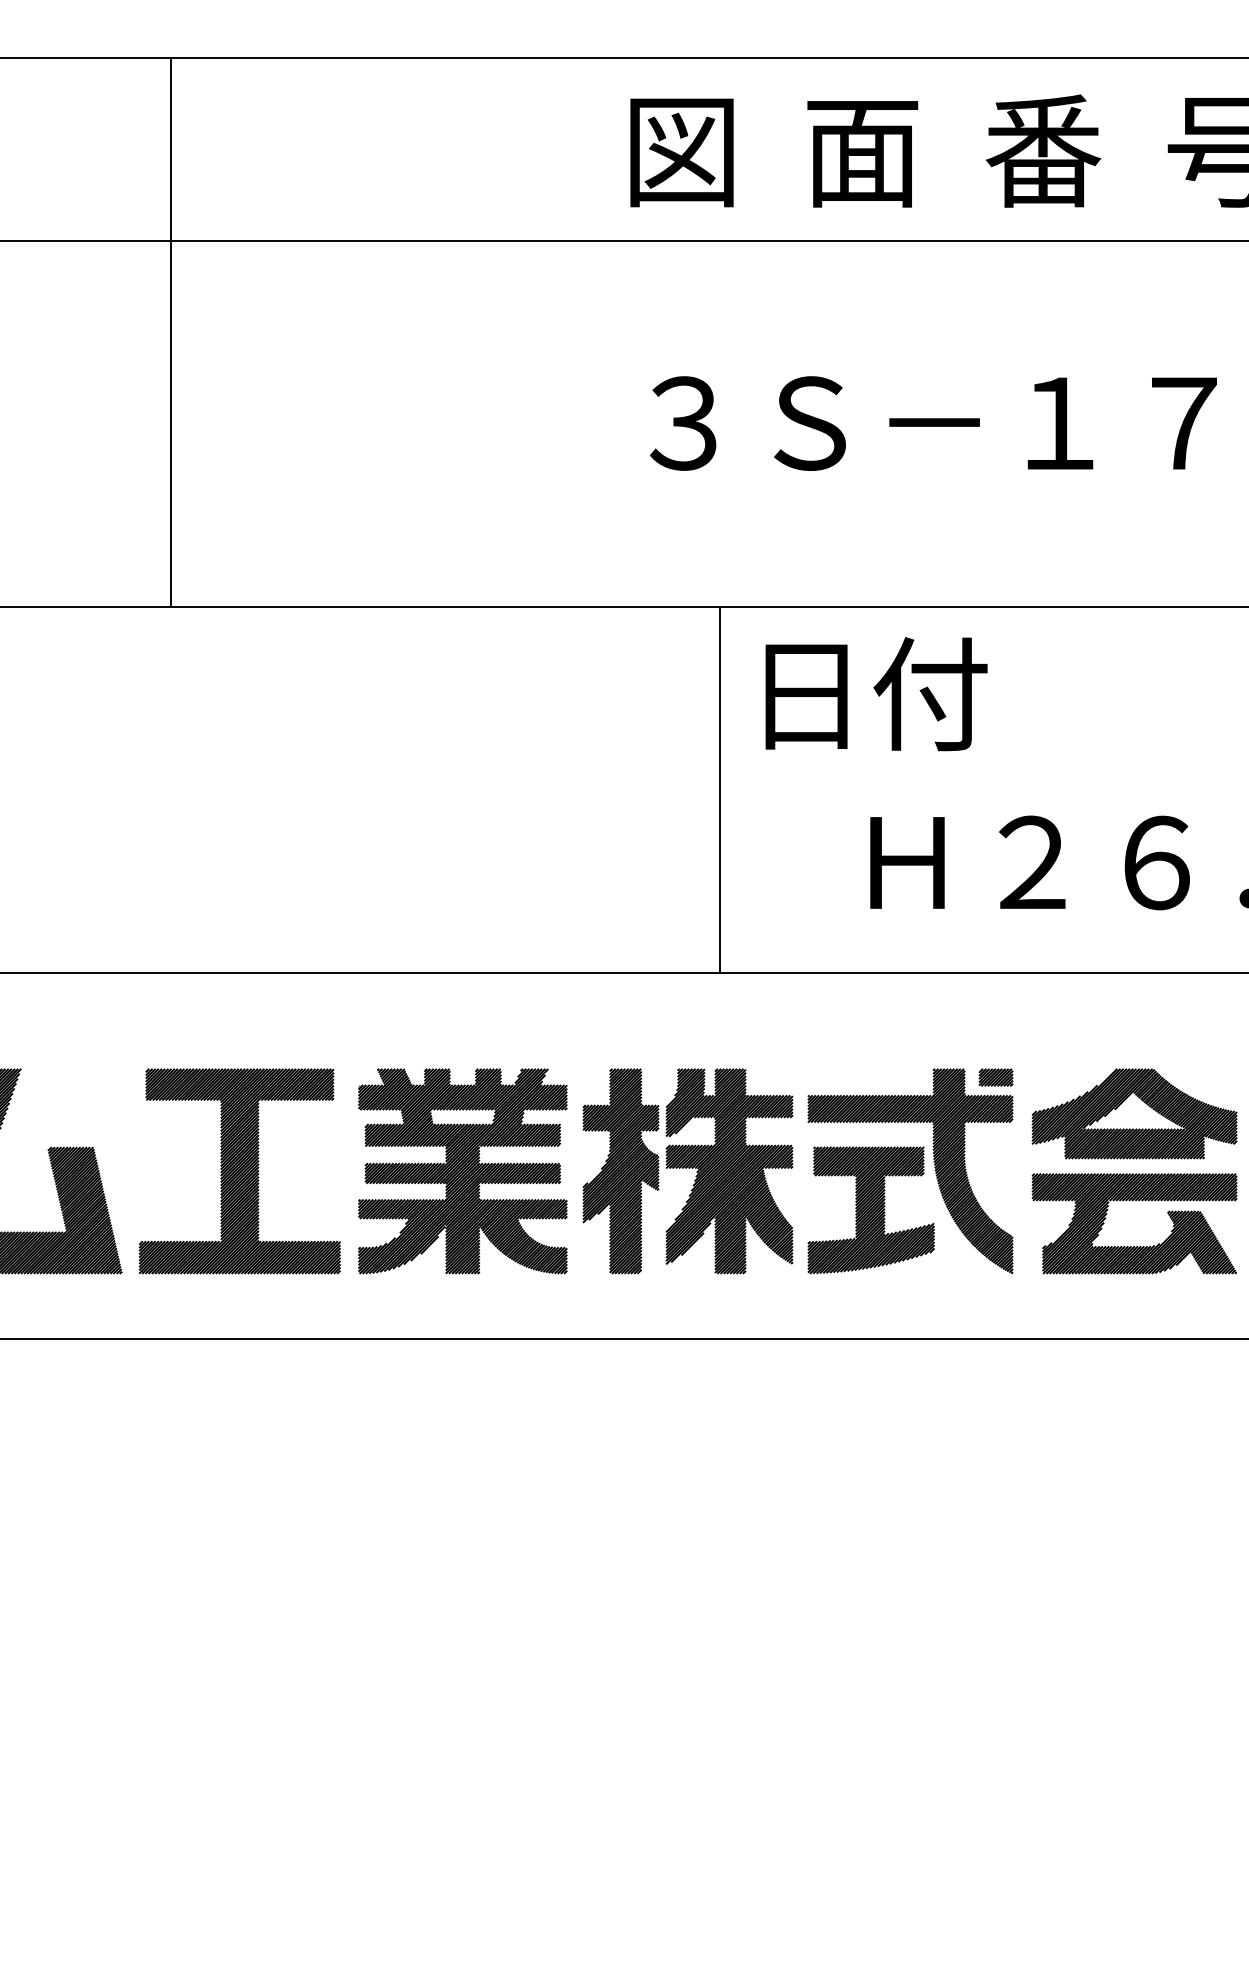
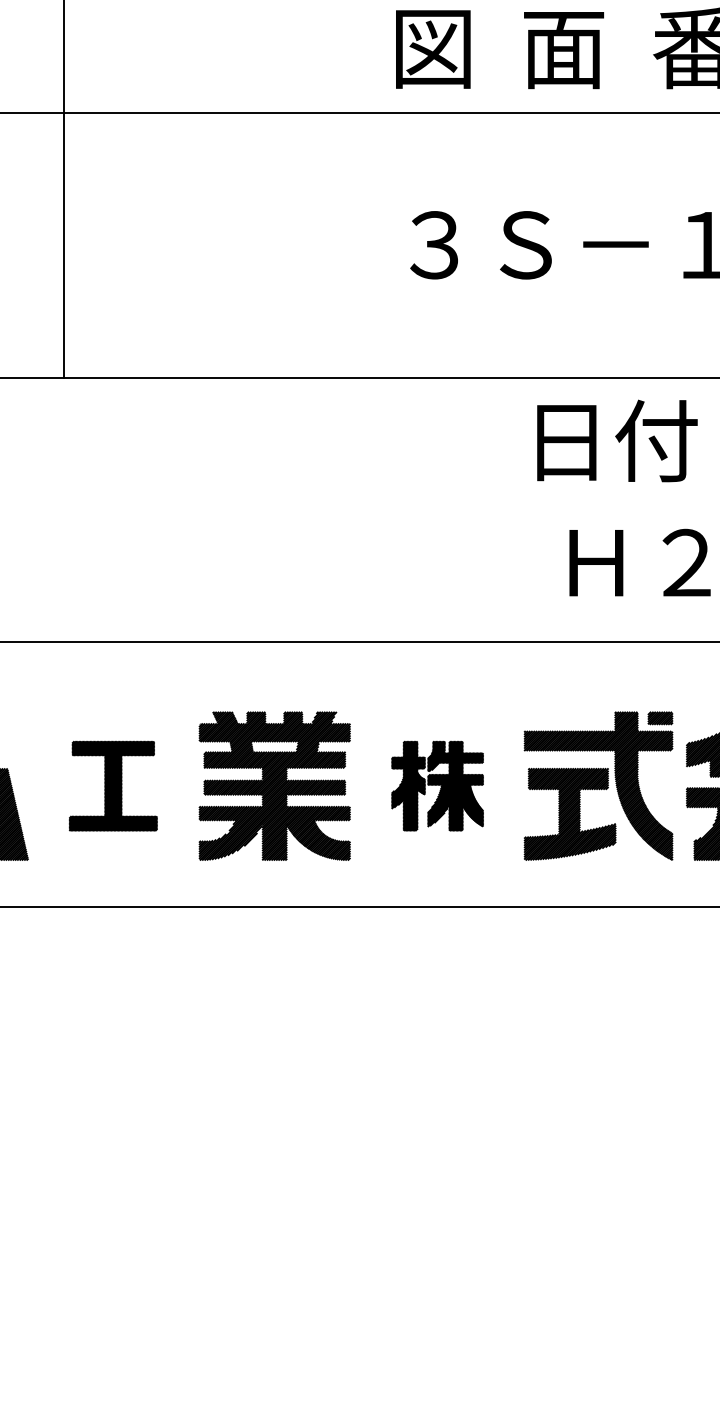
text: (876, 694) -> (617, 441), moved
line: (720, 789) -> (461, 509), removed
part: (239, 1171) -> (113, 786), size x0.6
part: (687, 1171) -> (437, 786), size x0.6

